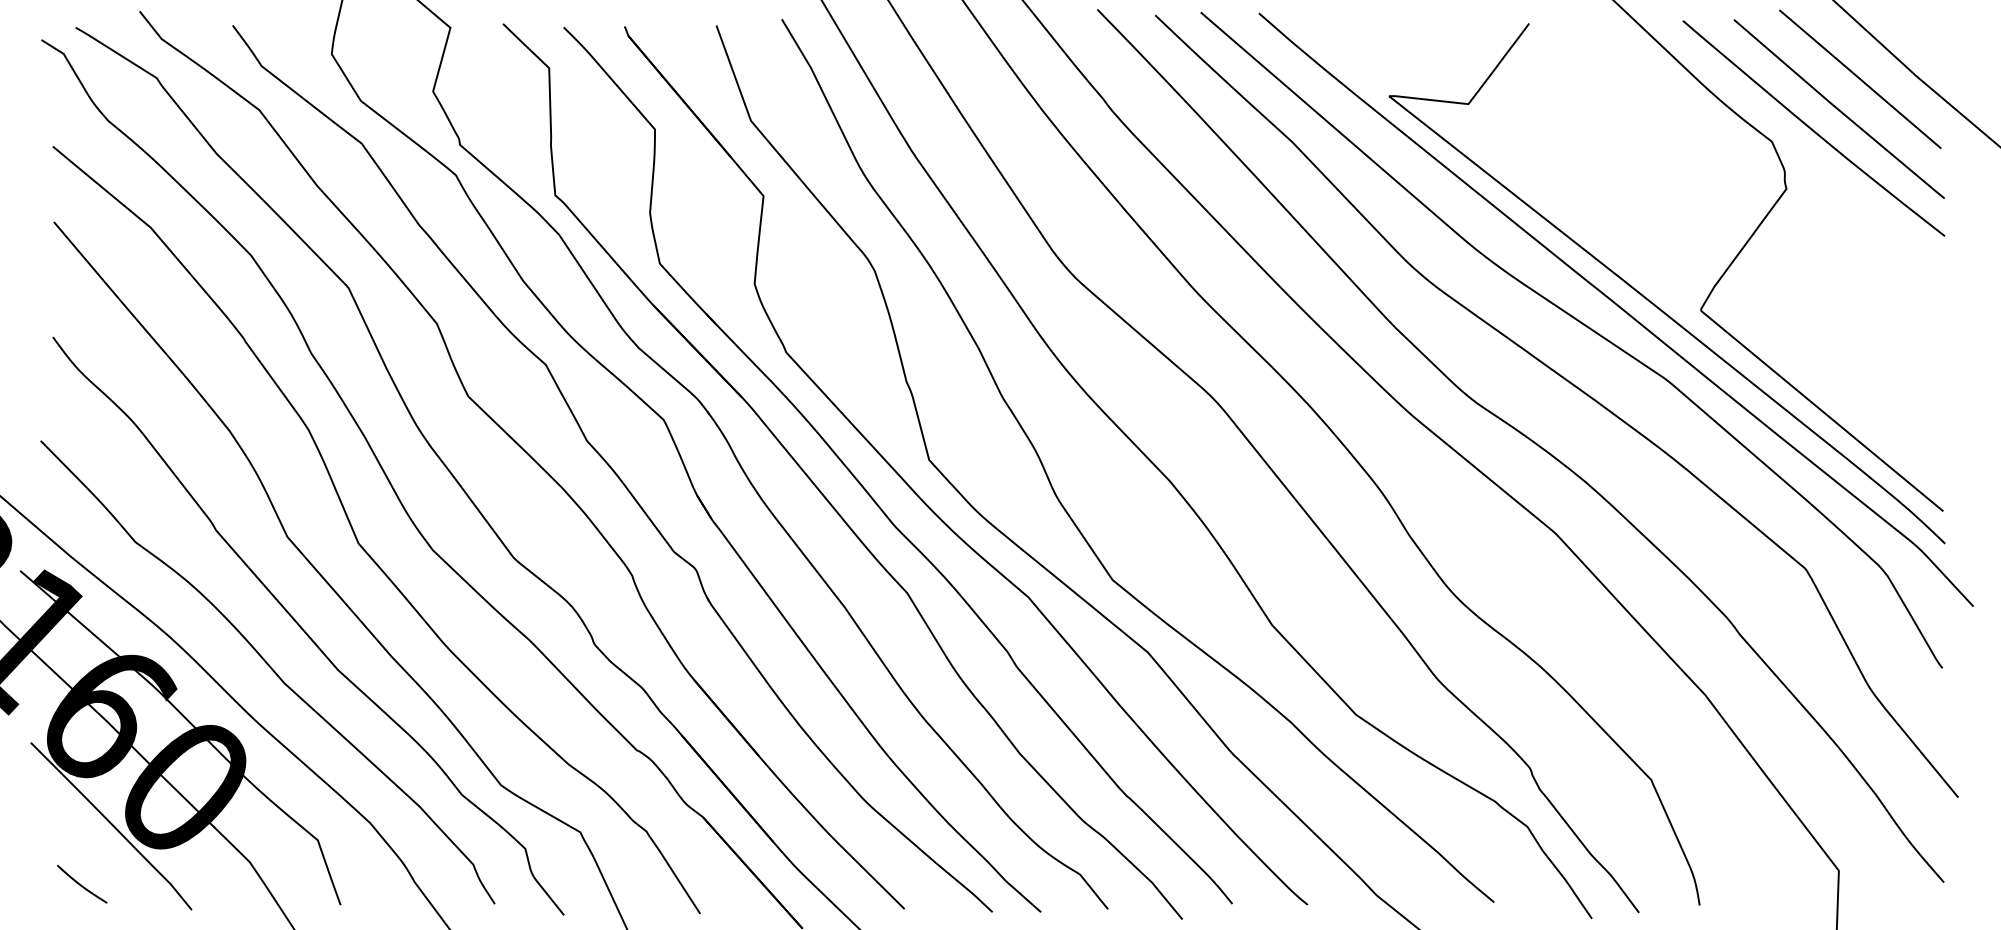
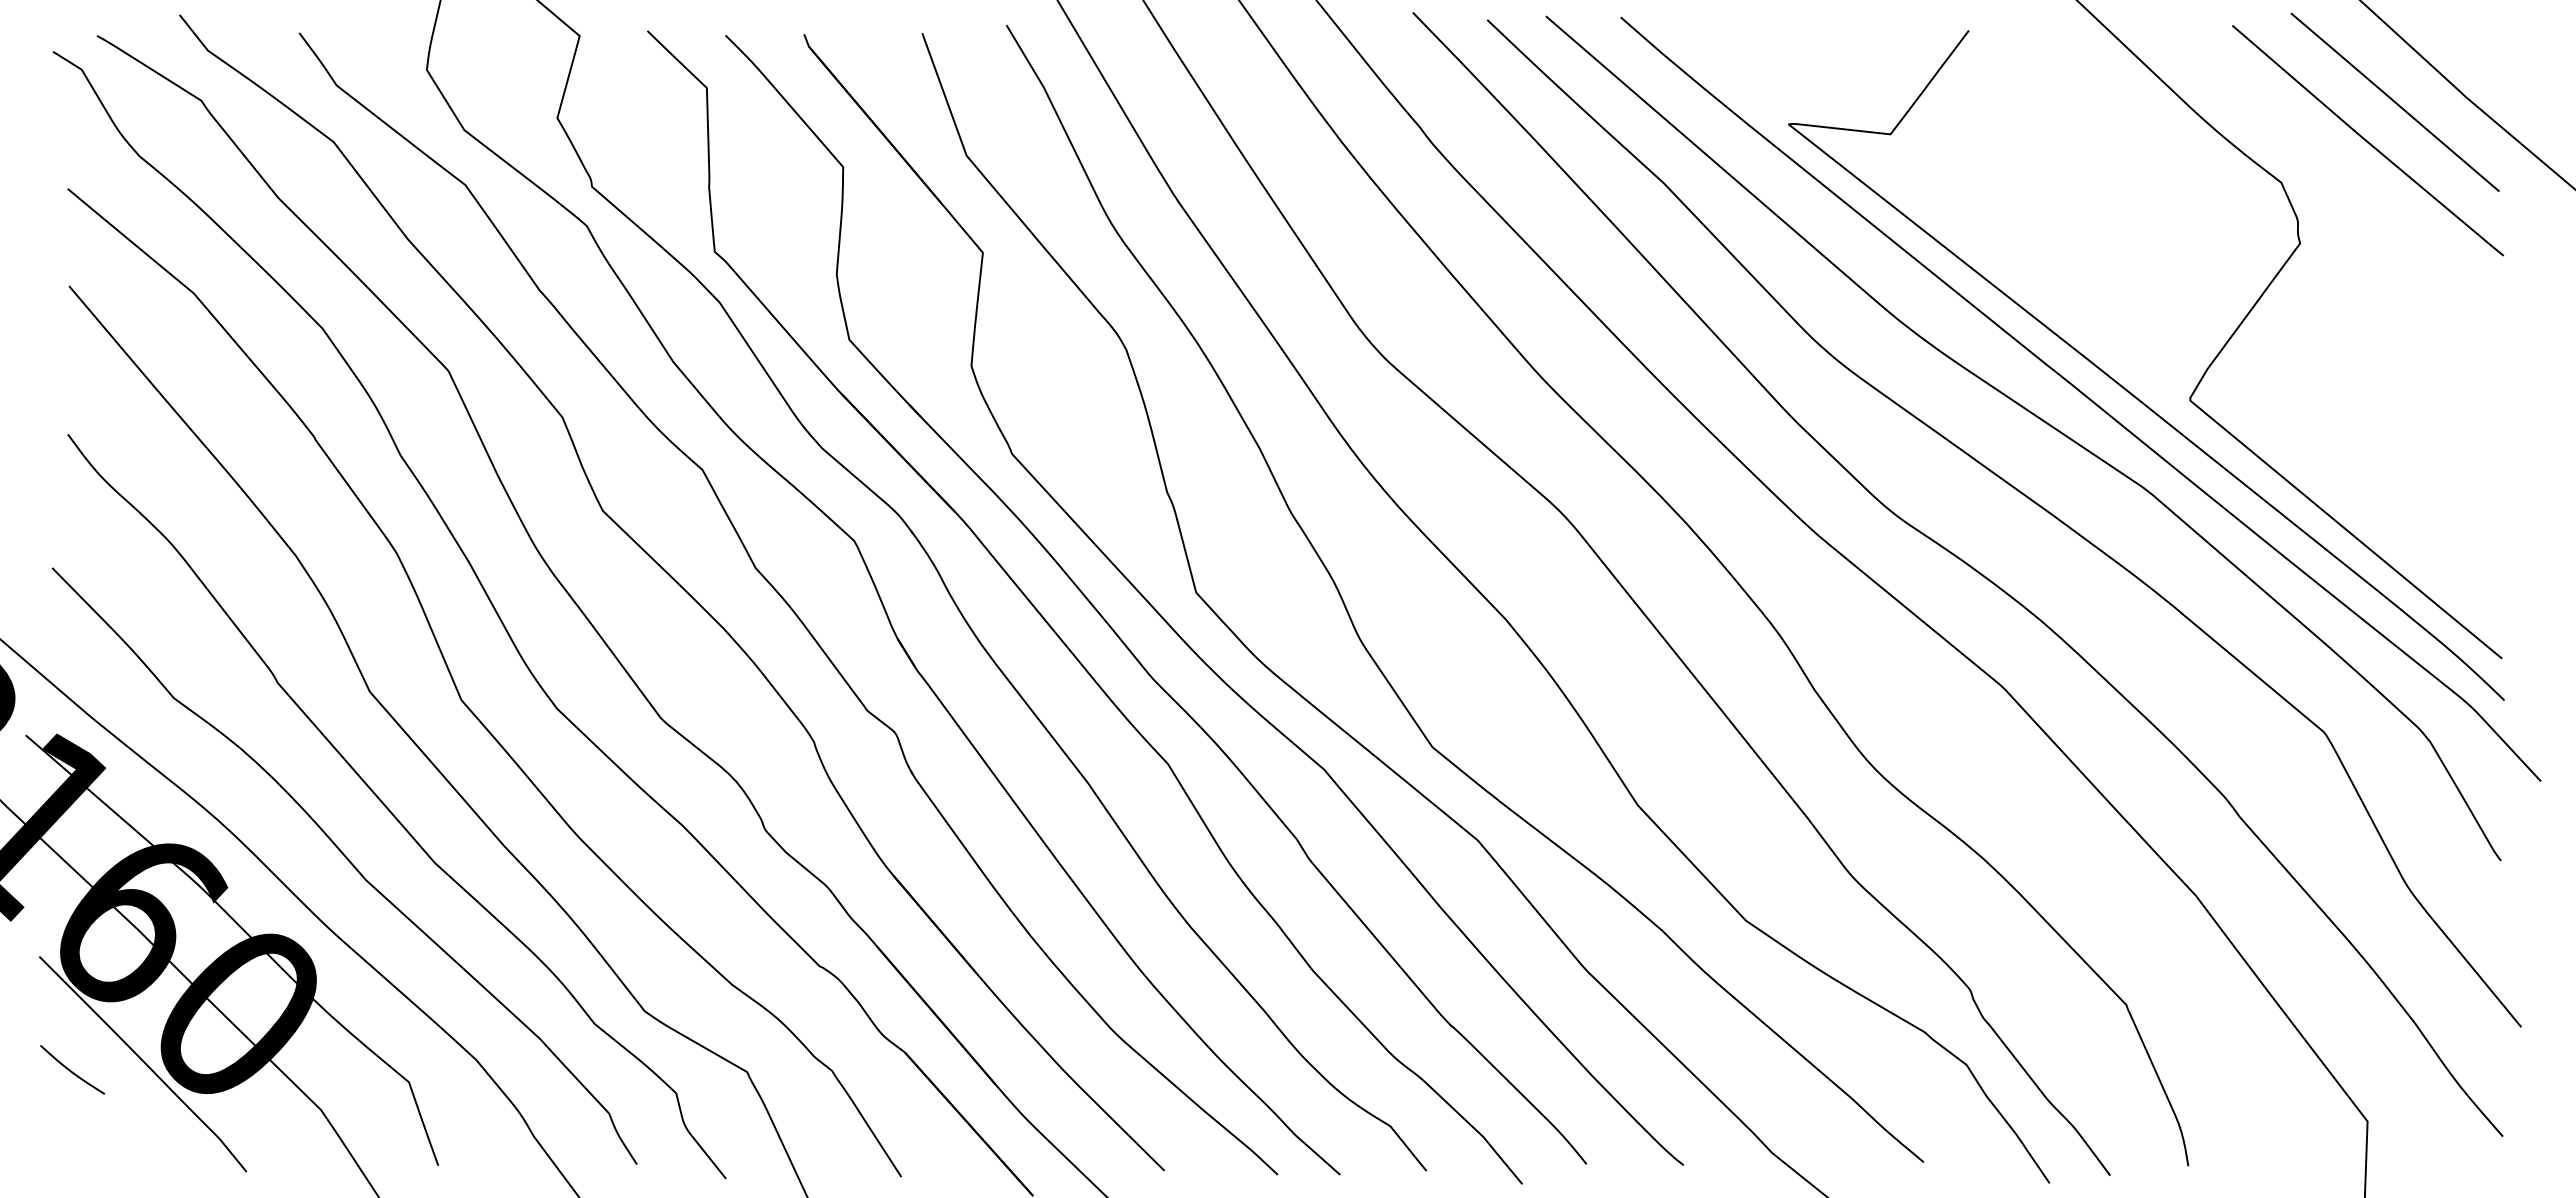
curve: (1812, 129) -> (2333, 166), removed
curve: (81, 884) -> (71, 1070), moved

